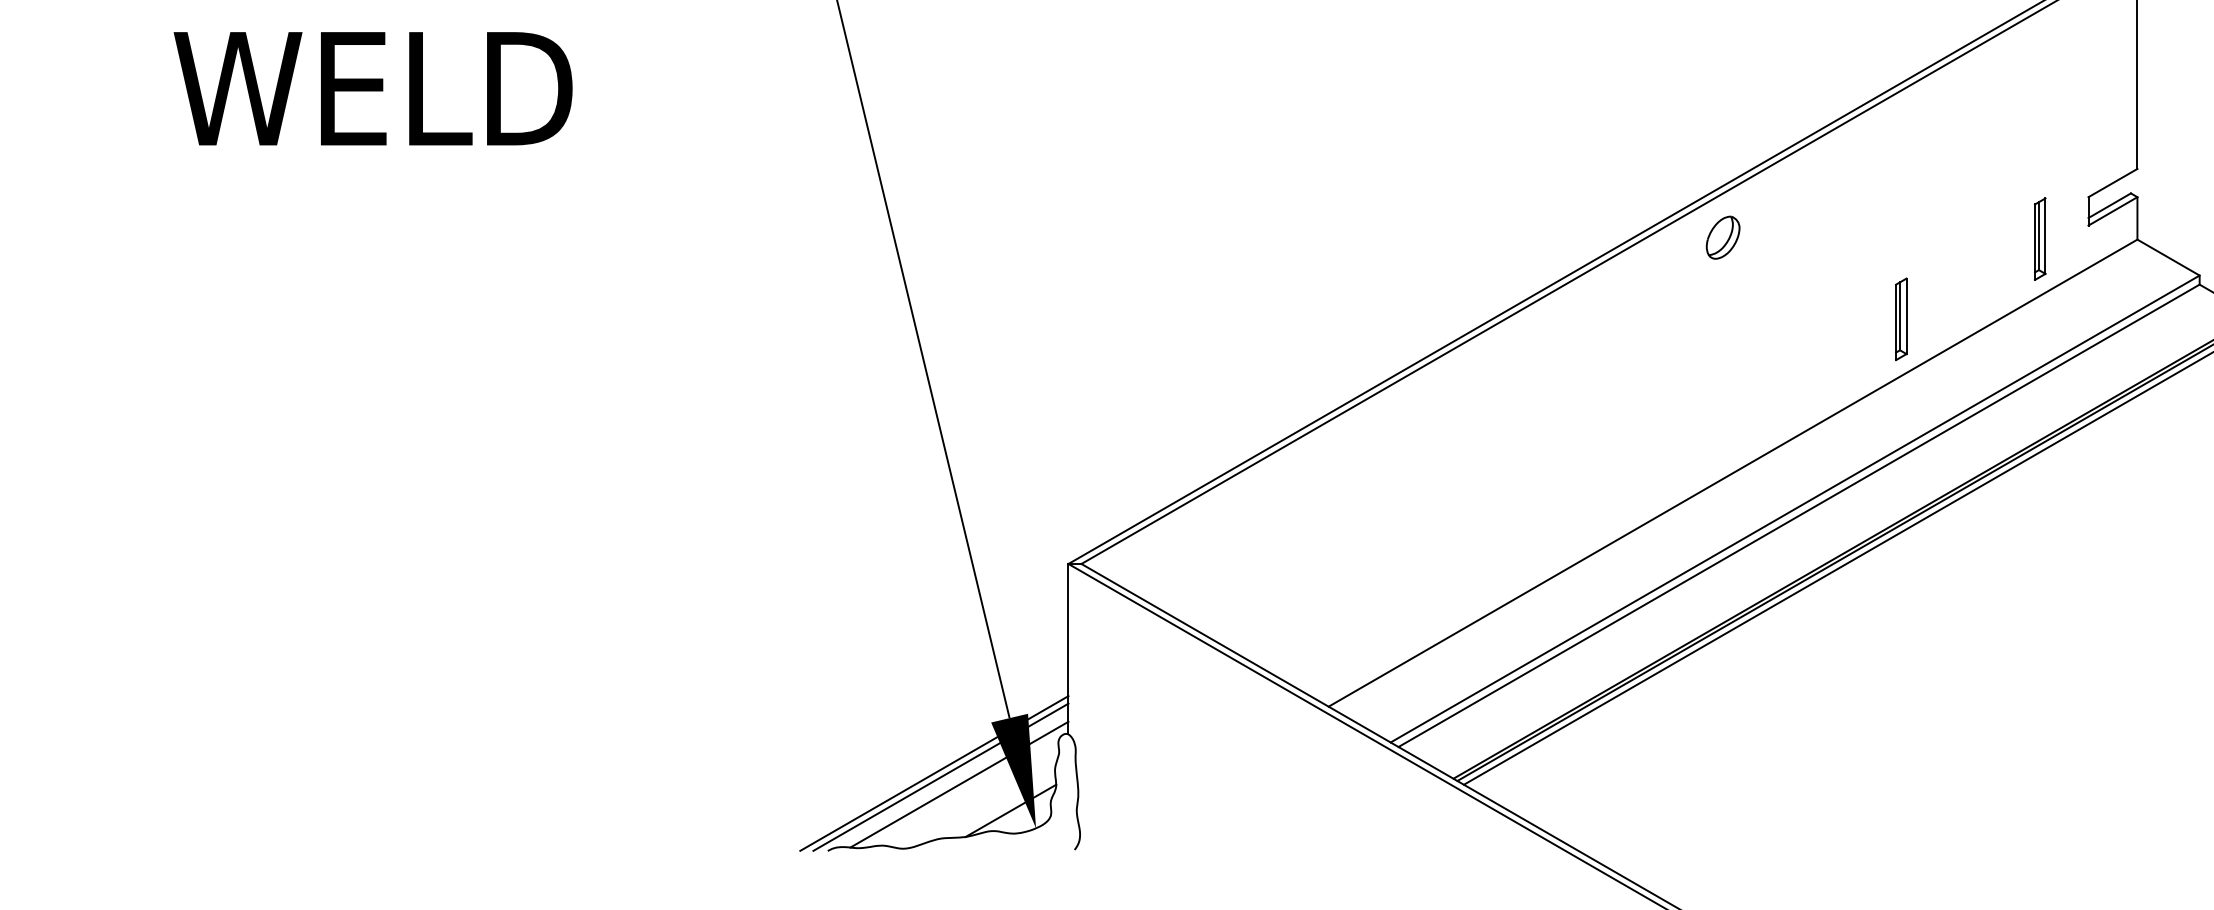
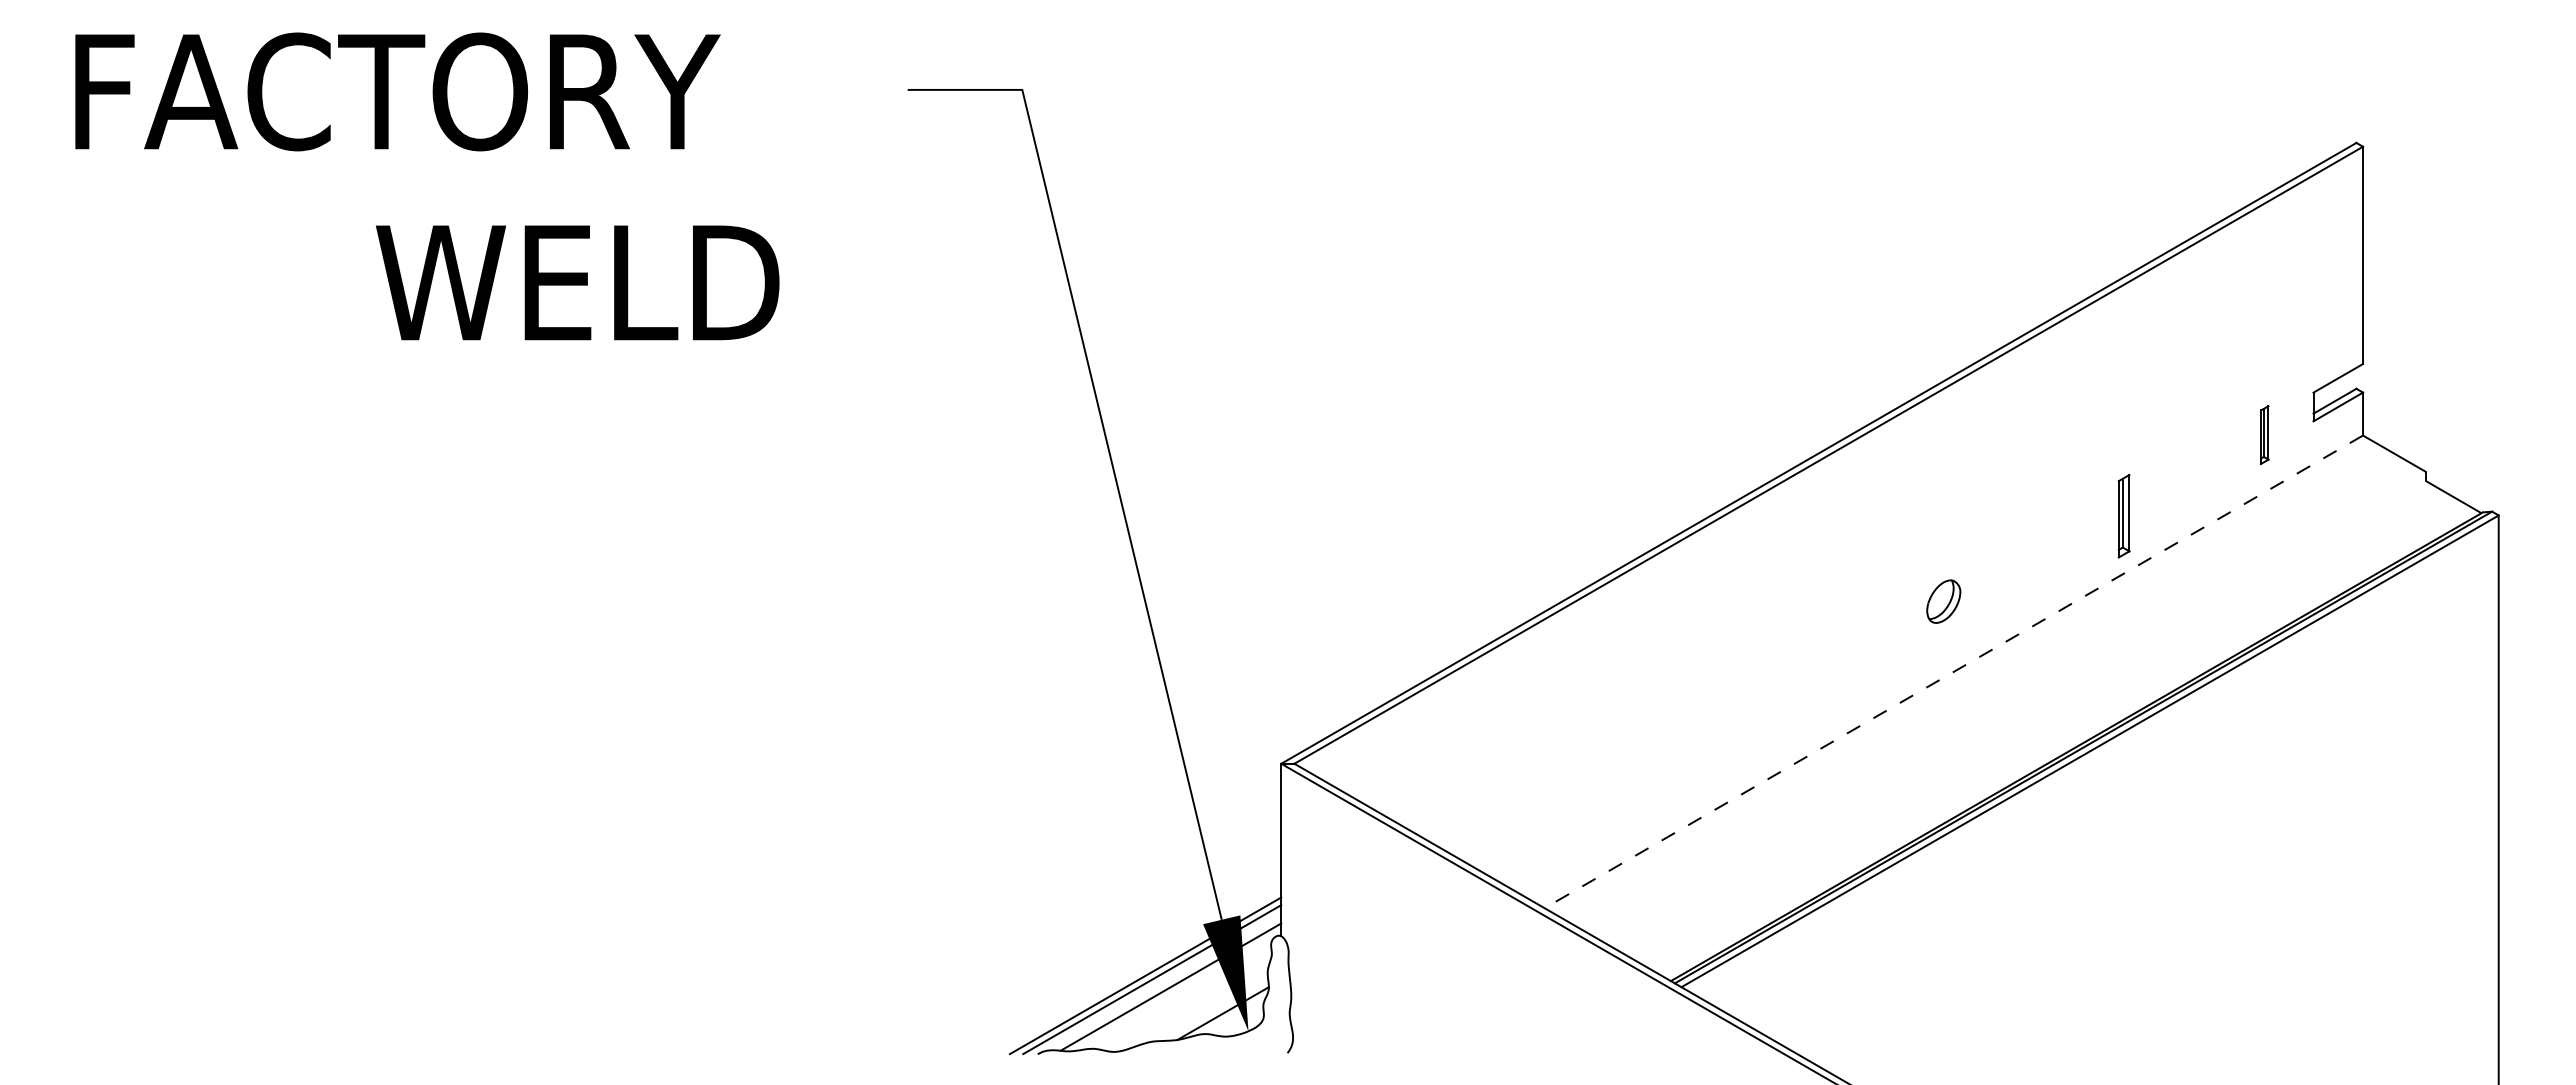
part: (1722, 237) -> (1943, 601), moved
part: (2040, 238) -> (2264, 434), size x0.7
line: (1732, 472) -> (1953, 671), solid -> dashed
line: (1794, 508) -> (2016, 707), removed
line: (1798, 515) -> (2020, 714), removed

